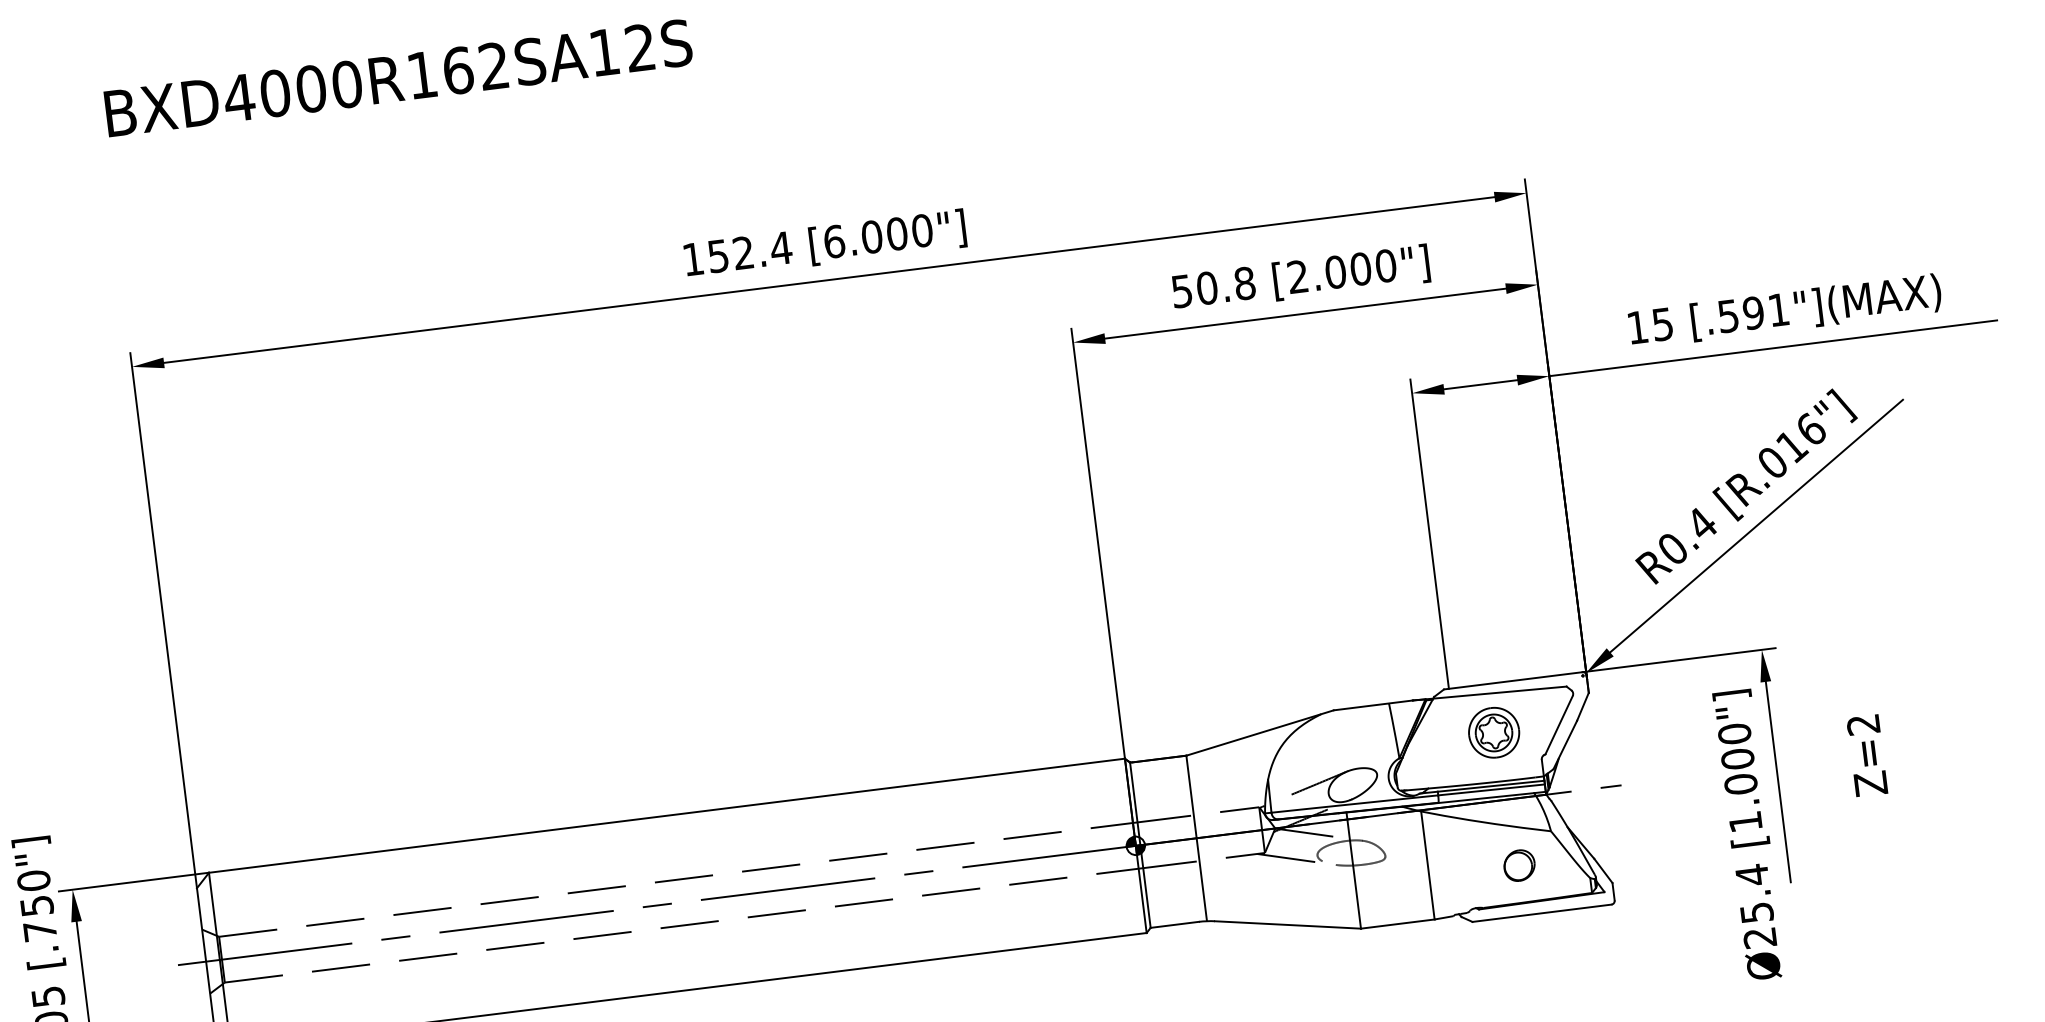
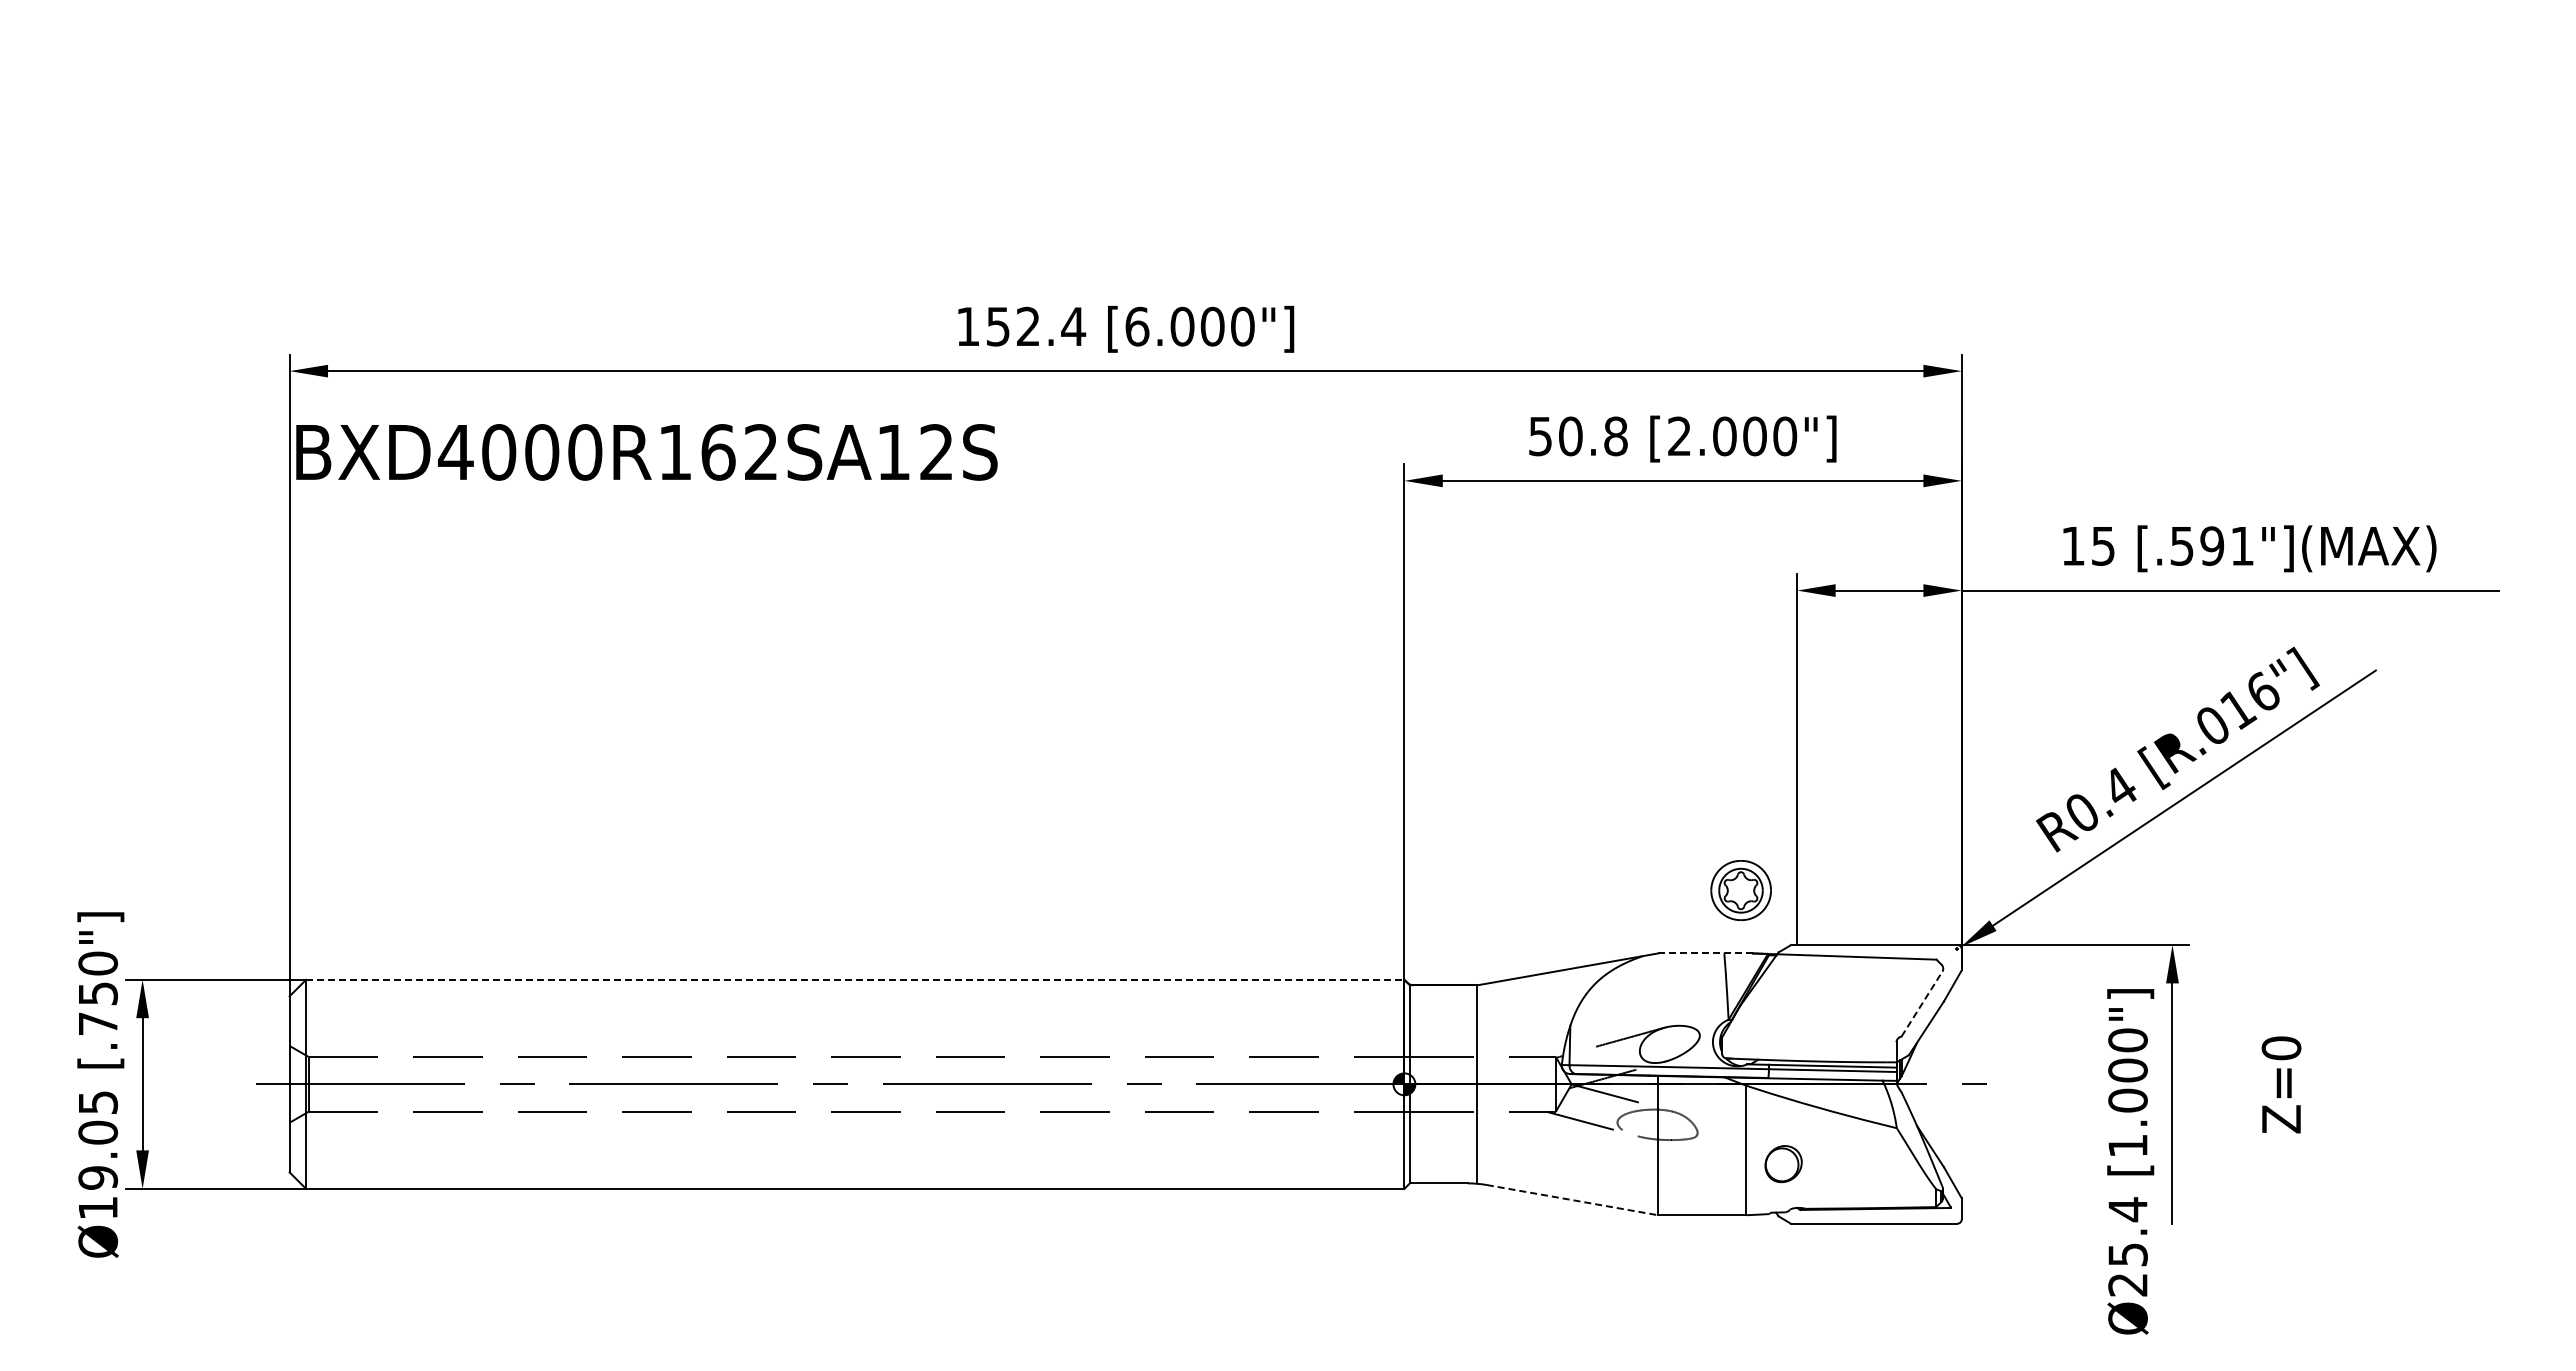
text: (398, 78) -> (646, 452), moved
line: (1373, 705) -> (1705, 953), solid -> dashed
line: (1559, 724) -> (1922, 1003), solid -> dashed
text: (1863, 724) -> (2281, 1048), Z=2 -> Z=0
part: (1493, 732) -> (1740, 890), moved
line: (667, 815) -> (855, 979), solid -> dashed
part: (1519, 865) -> (1783, 1164), moved
line: (1288, 925) -> (1572, 1200), solid -> dashed

